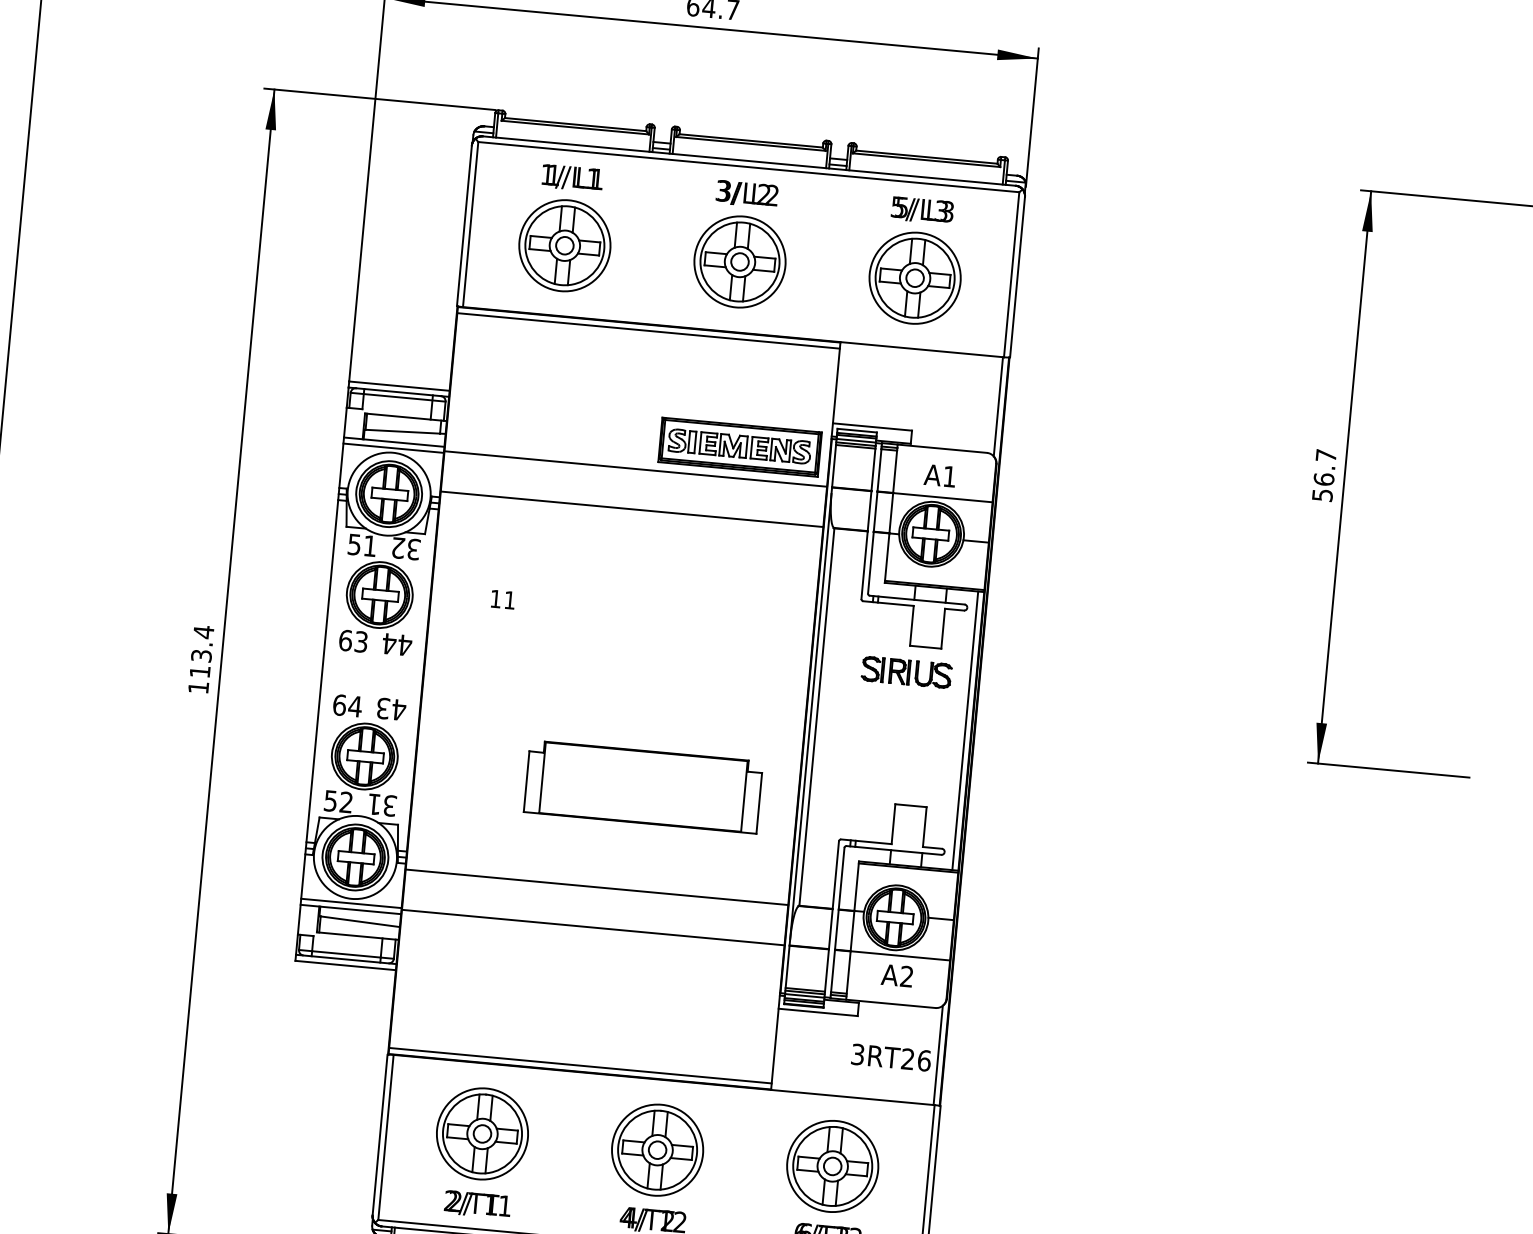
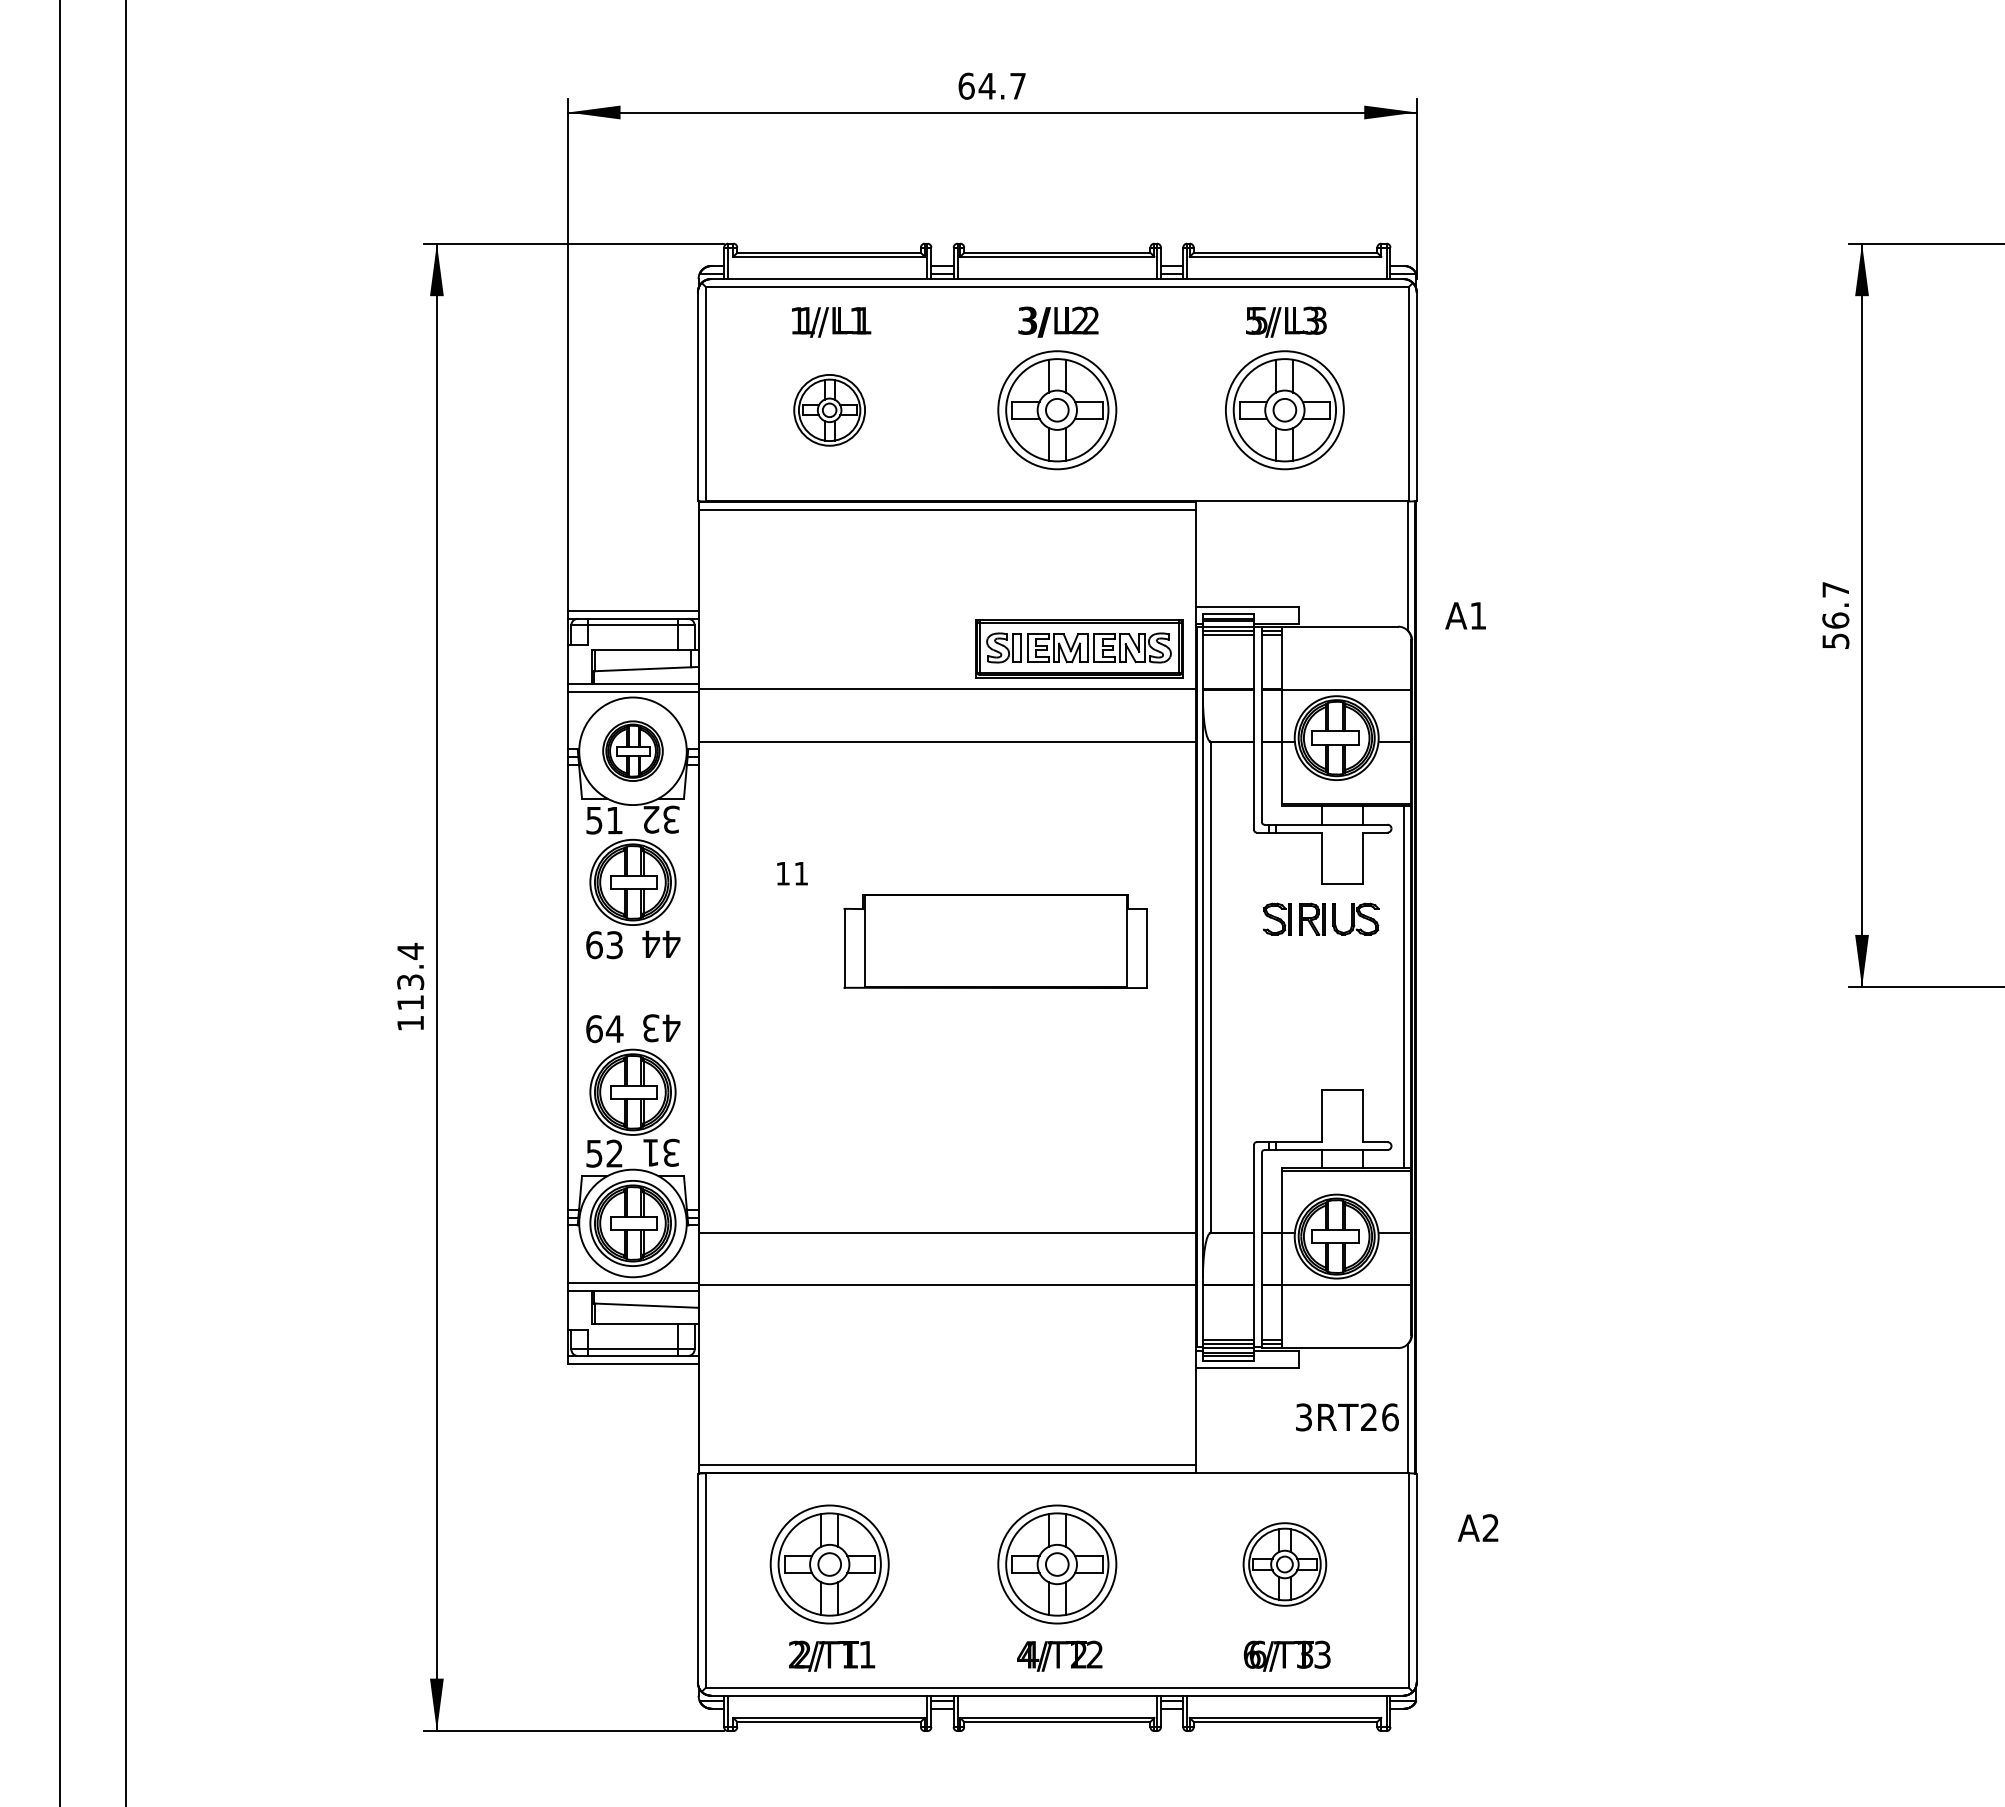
part: (564, 245) -> (829, 410), size x0.6
text: (939, 475) -> (1465, 615), moved
part: (388, 493) -> (632, 750), size x0.7
part: (643, 787) -> (995, 941), moved
text: (896, 975) -> (1477, 1527), moved
part: (832, 1166) -> (1284, 1564), size x0.7

